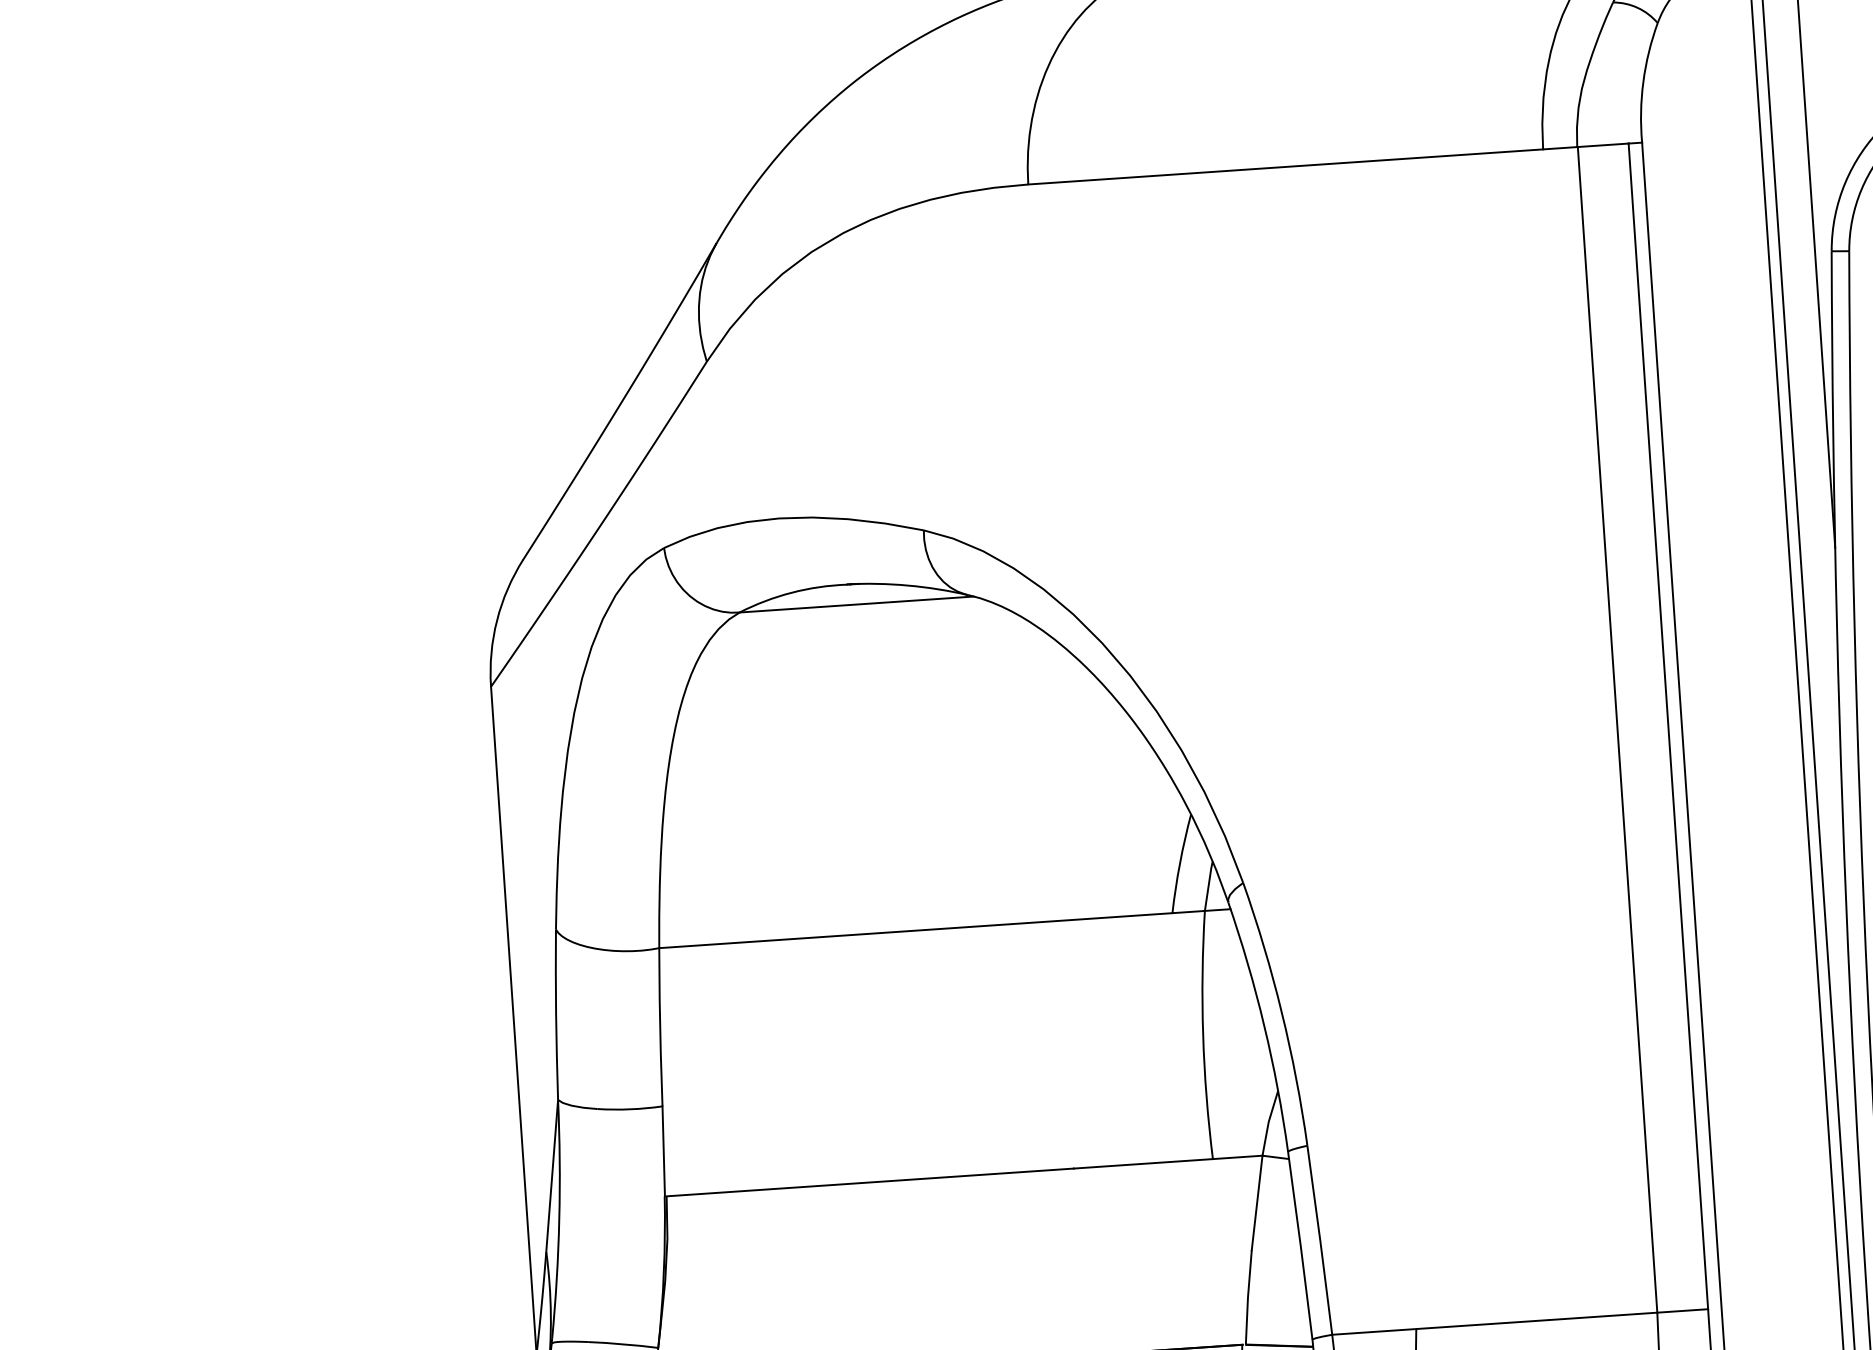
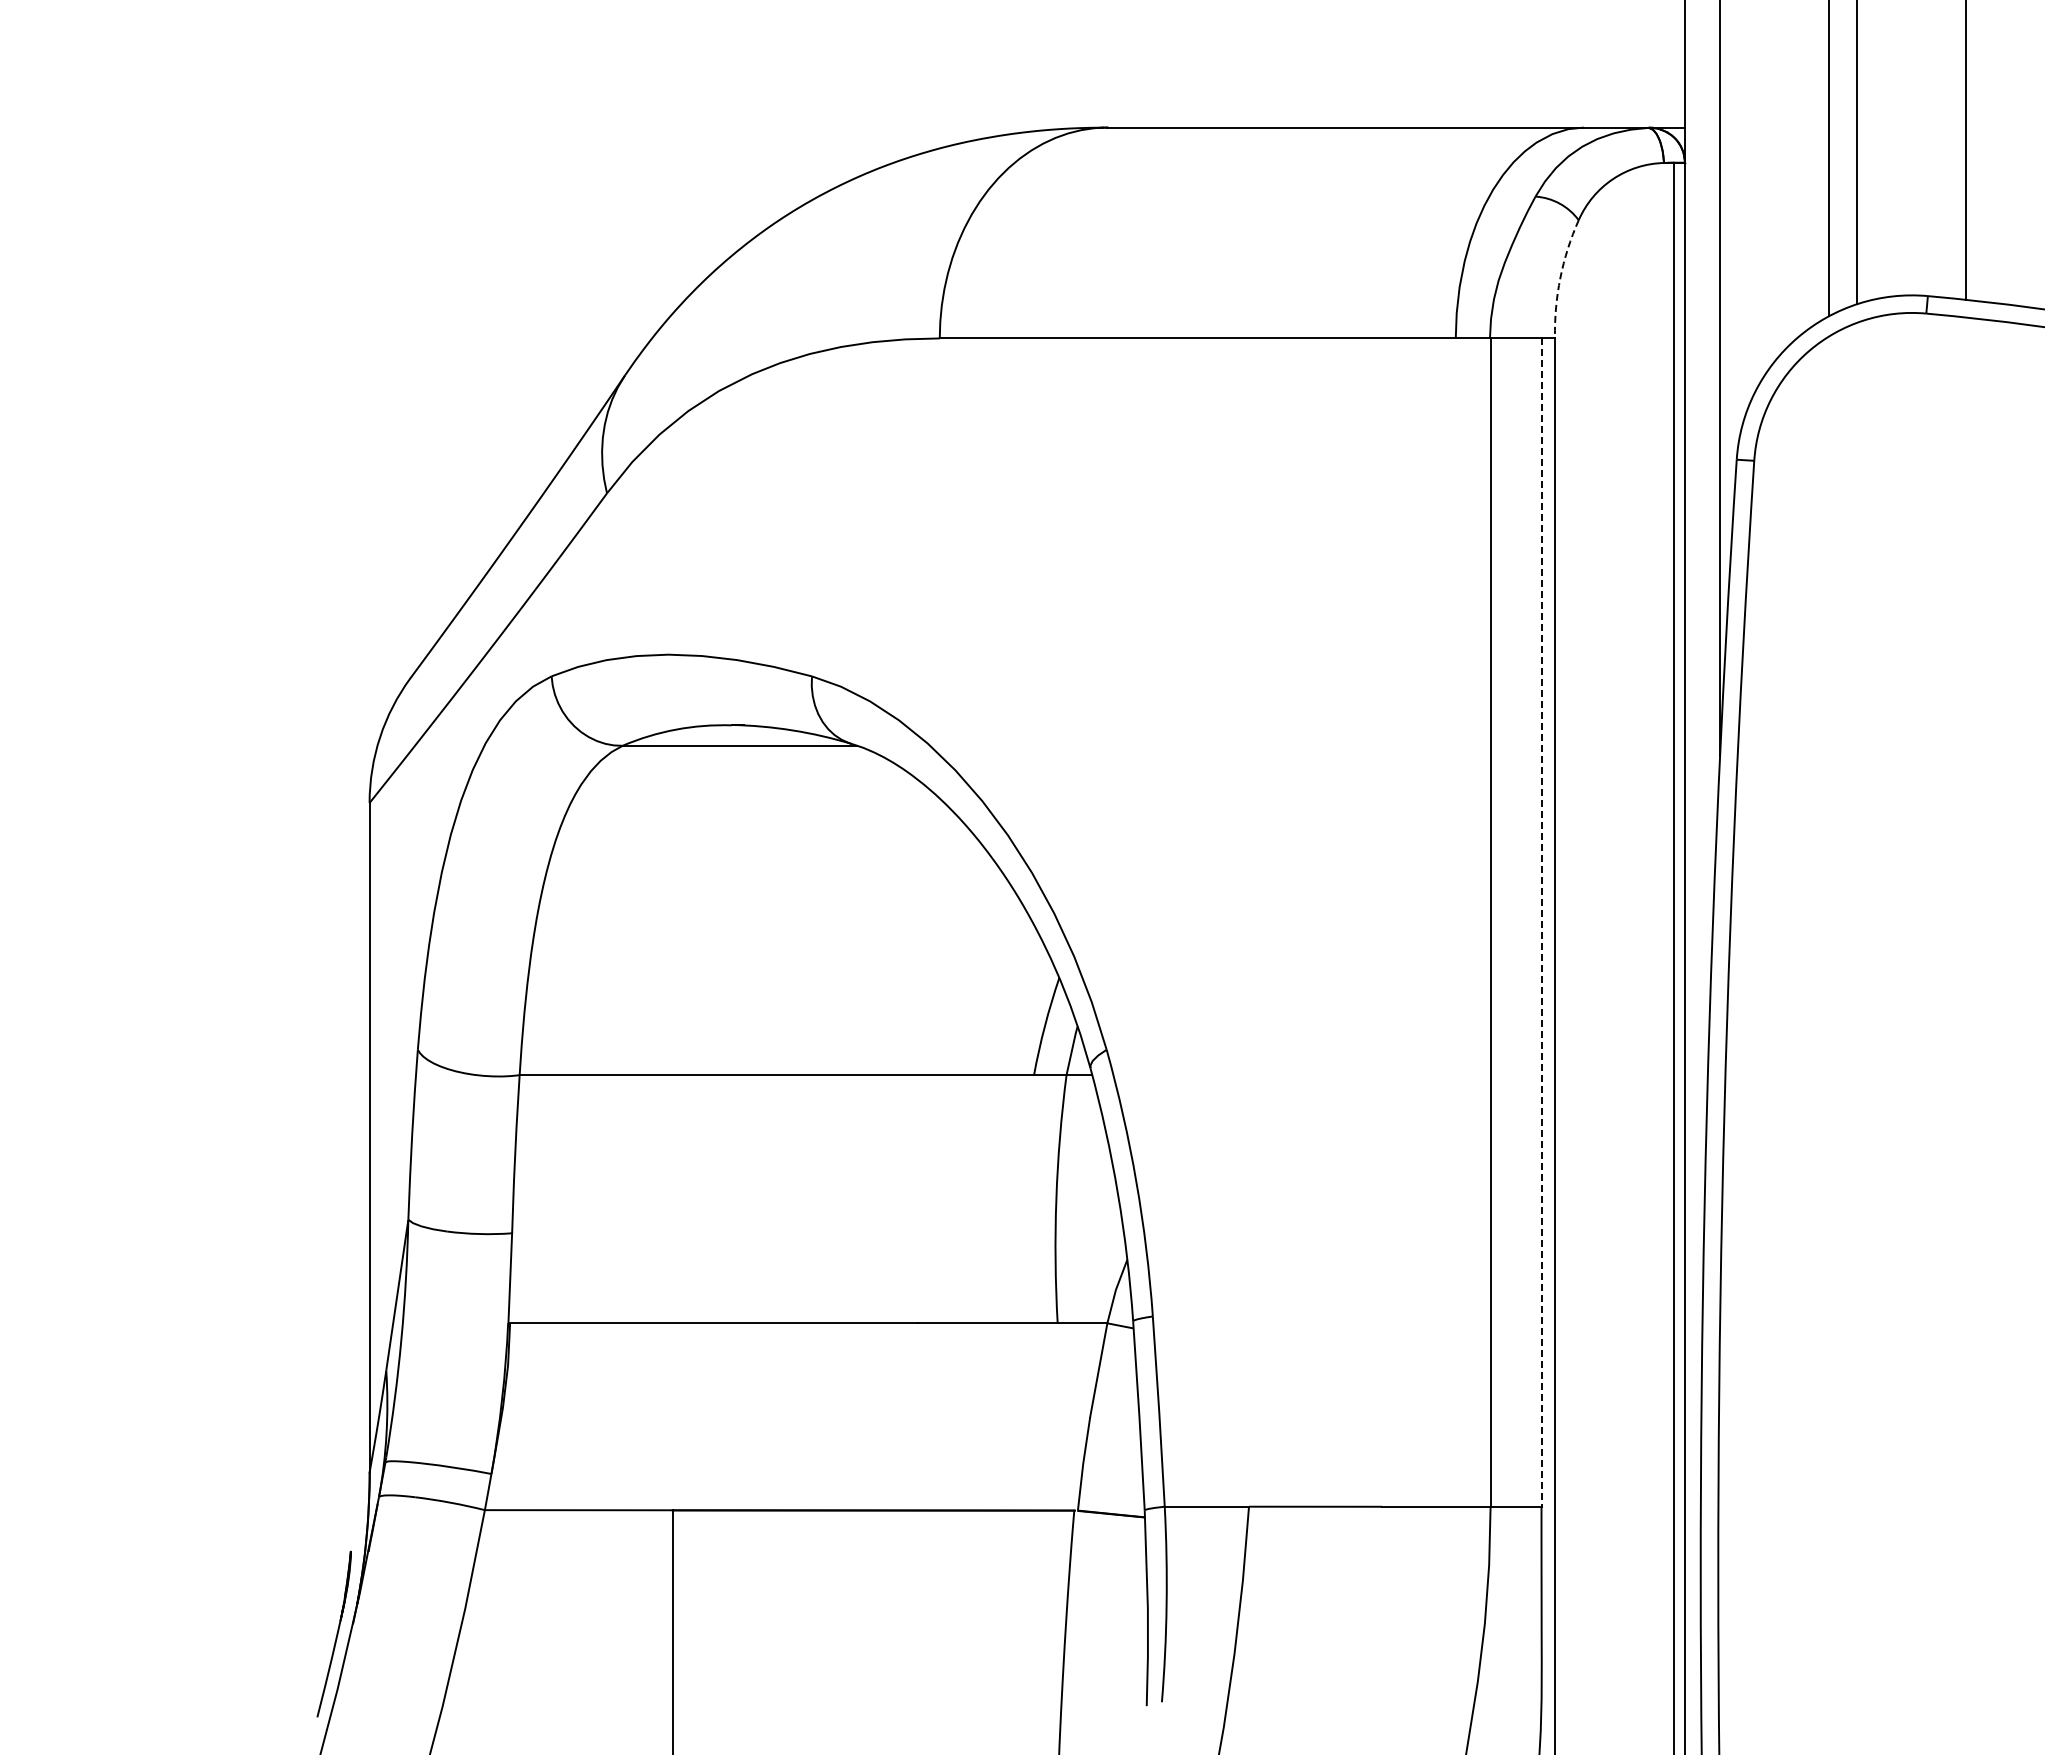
arc: (1643, 82) -> (1560, 278), solid -> dashed
line: (1668, 727) -> (1541, 923), solid -> dashed

